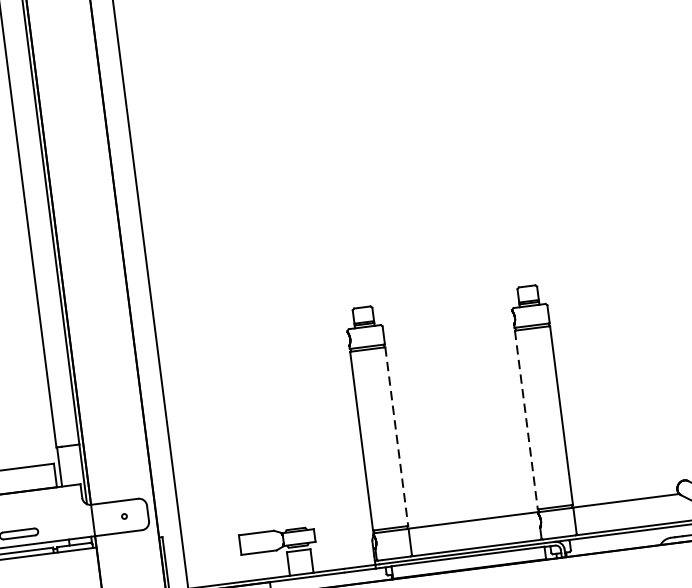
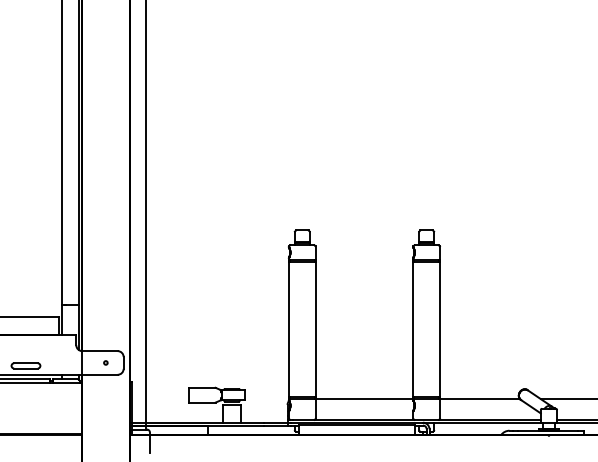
line: (526, 421) -> (413, 330), dashed -> solid
line: (396, 437) -> (315, 330), dashed -> solid

